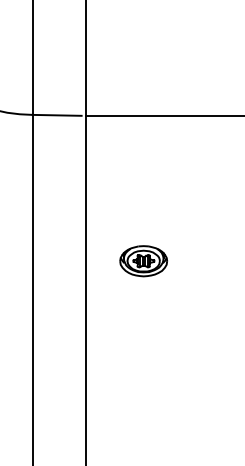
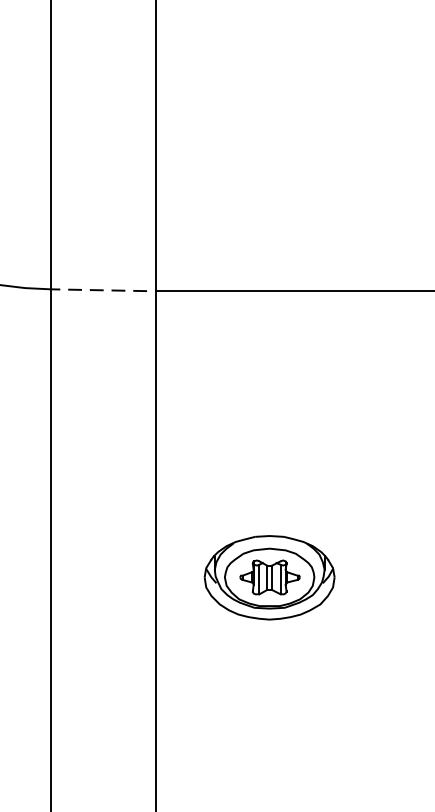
line: (56, 115) -> (97, 290), solid -> dashed
part: (143, 261) -> (269, 578), size x1.4

